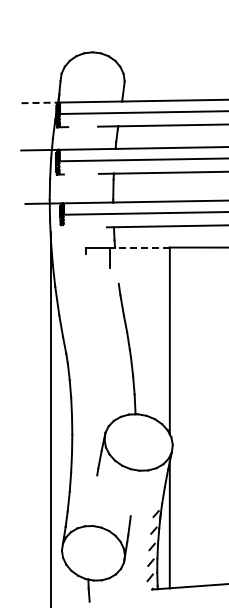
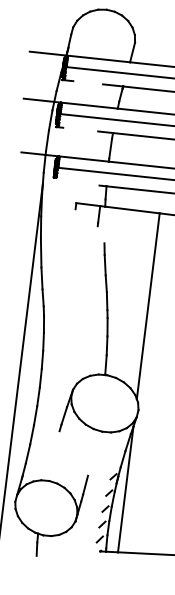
line: (40, 102) -> (48, 53), dashed -> solid
line: (142, 247) -> (132, 209), dashed -> solid

